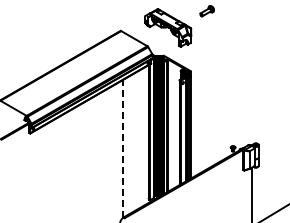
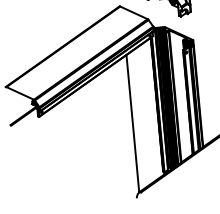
line: (122, 148) -> (132, 123), dashed -> solid

